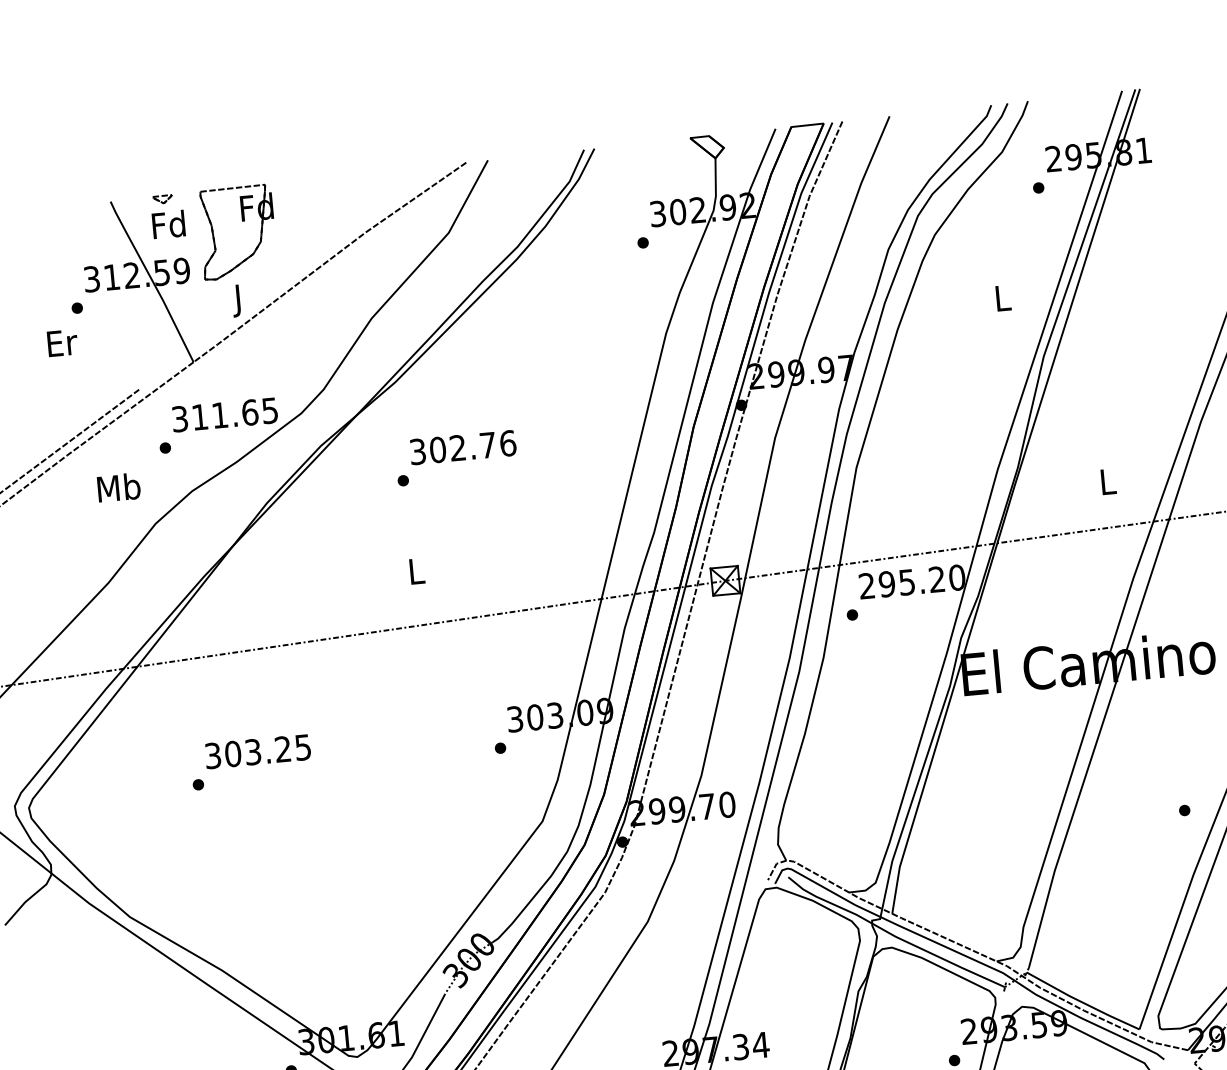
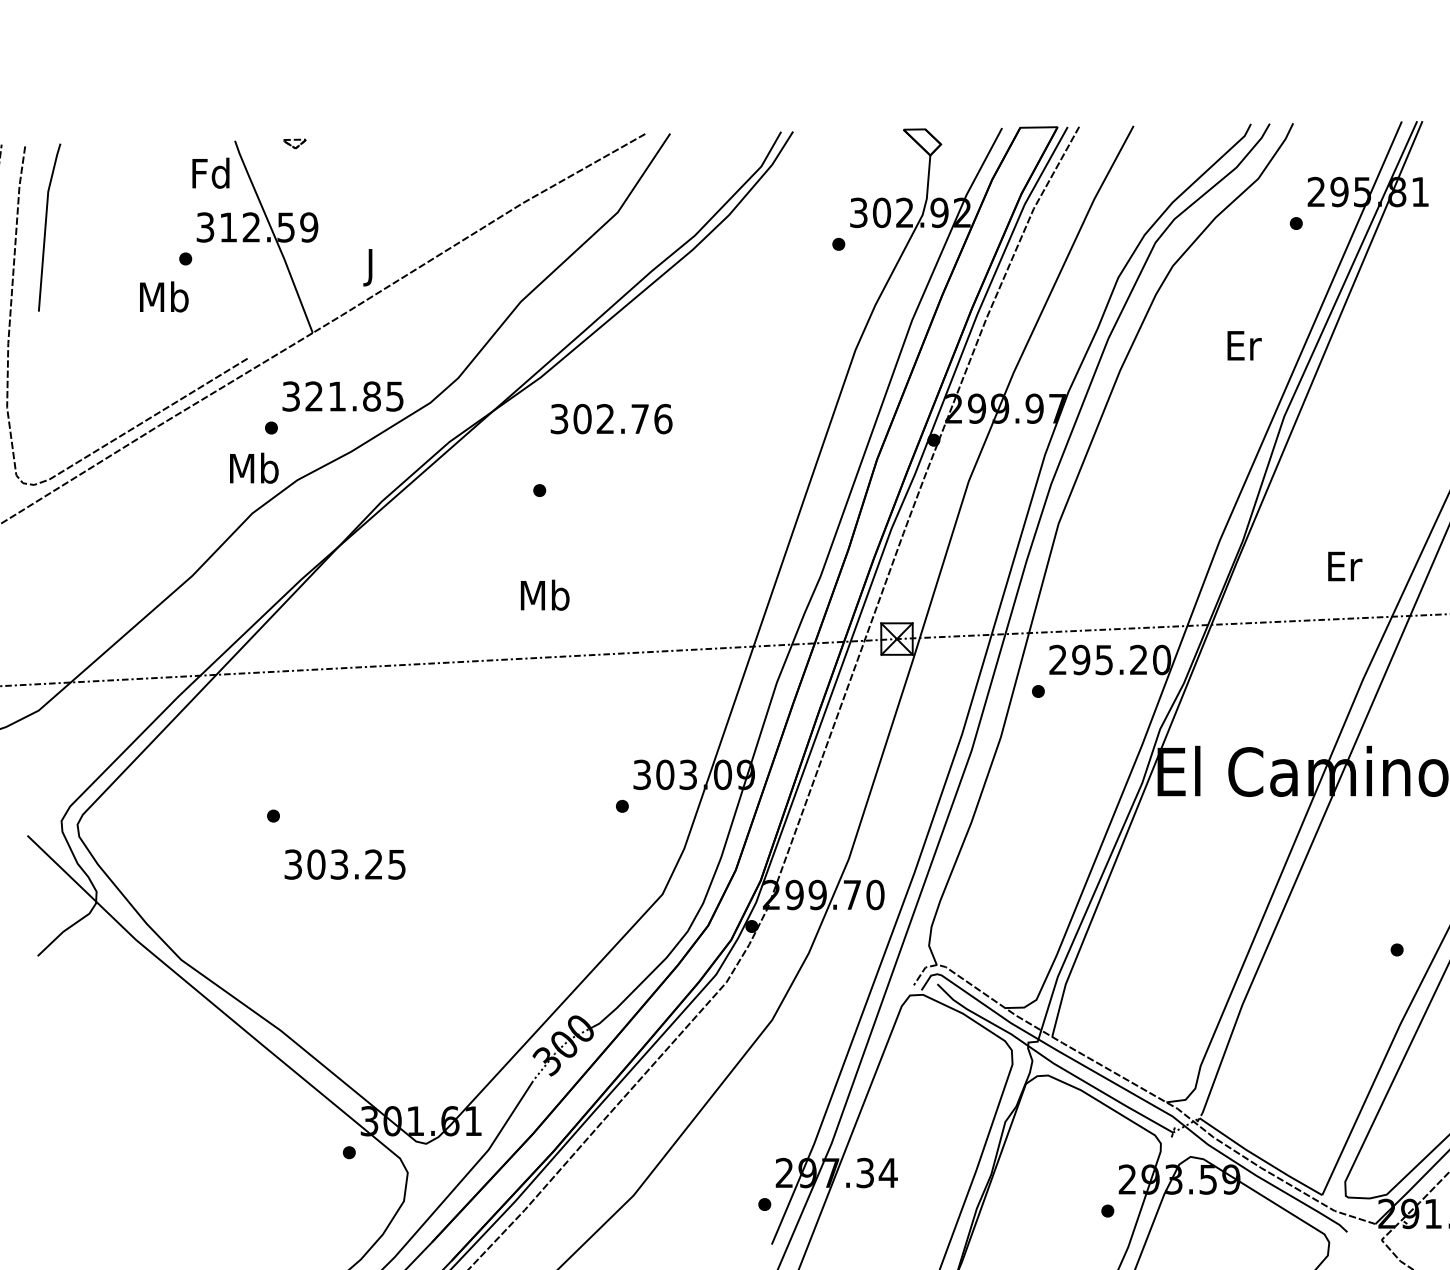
part: (242, 221) -> (383, 177), removed
text: (168, 224) -> (210, 172), moved
text: (1003, 298) -> (1244, 345), L -> Er
text: (61, 342) -> (164, 296), Er -> Mb
text: (225, 414) -> (343, 396), 311.65 -> 321.85
text: (463, 447) -> (611, 419), moved
text: (1109, 481) -> (1345, 566), L -> Er
text: (119, 486) -> (254, 467), moved
text: (415, 570) -> (544, 594), L -> Mb
text: (257, 751) -> (344, 864), moved

